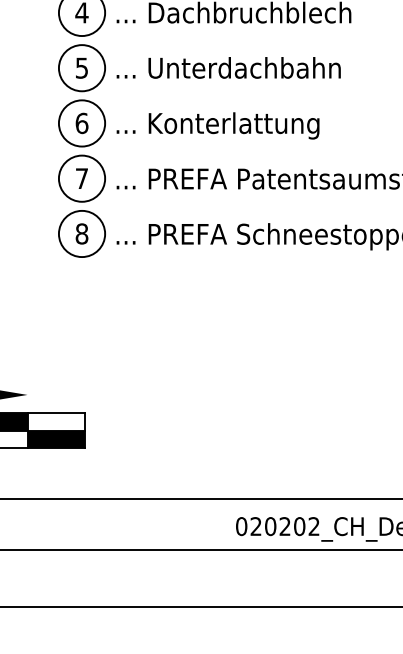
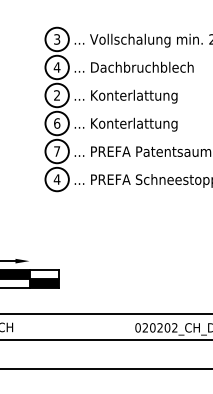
text: (82, 68) -> (57, 95), 5 -> 2
text: (244, 70) -> (139, 96), ... Unterdachbahn -> ... Konterlattung
text: (80, 233) -> (56, 179), 8 -> 4

